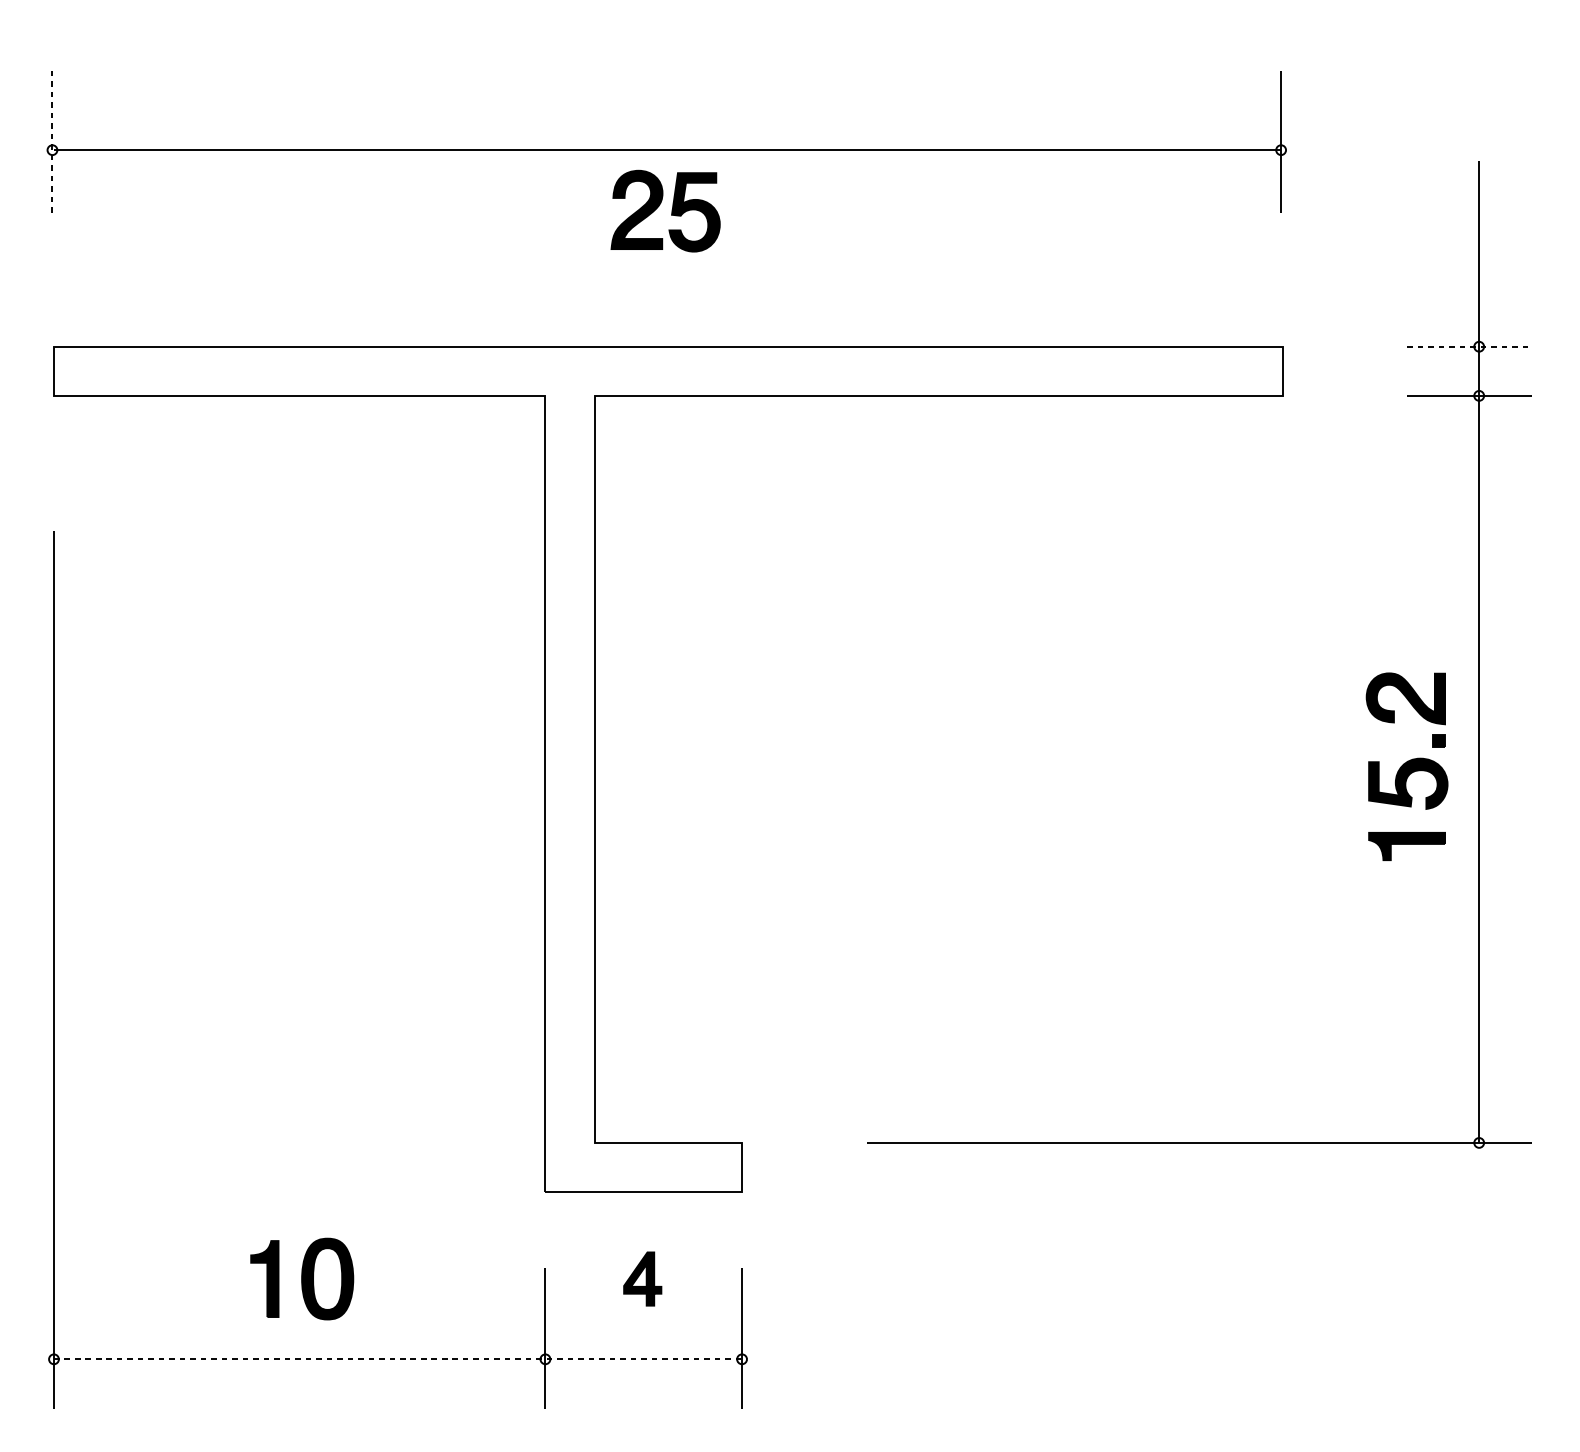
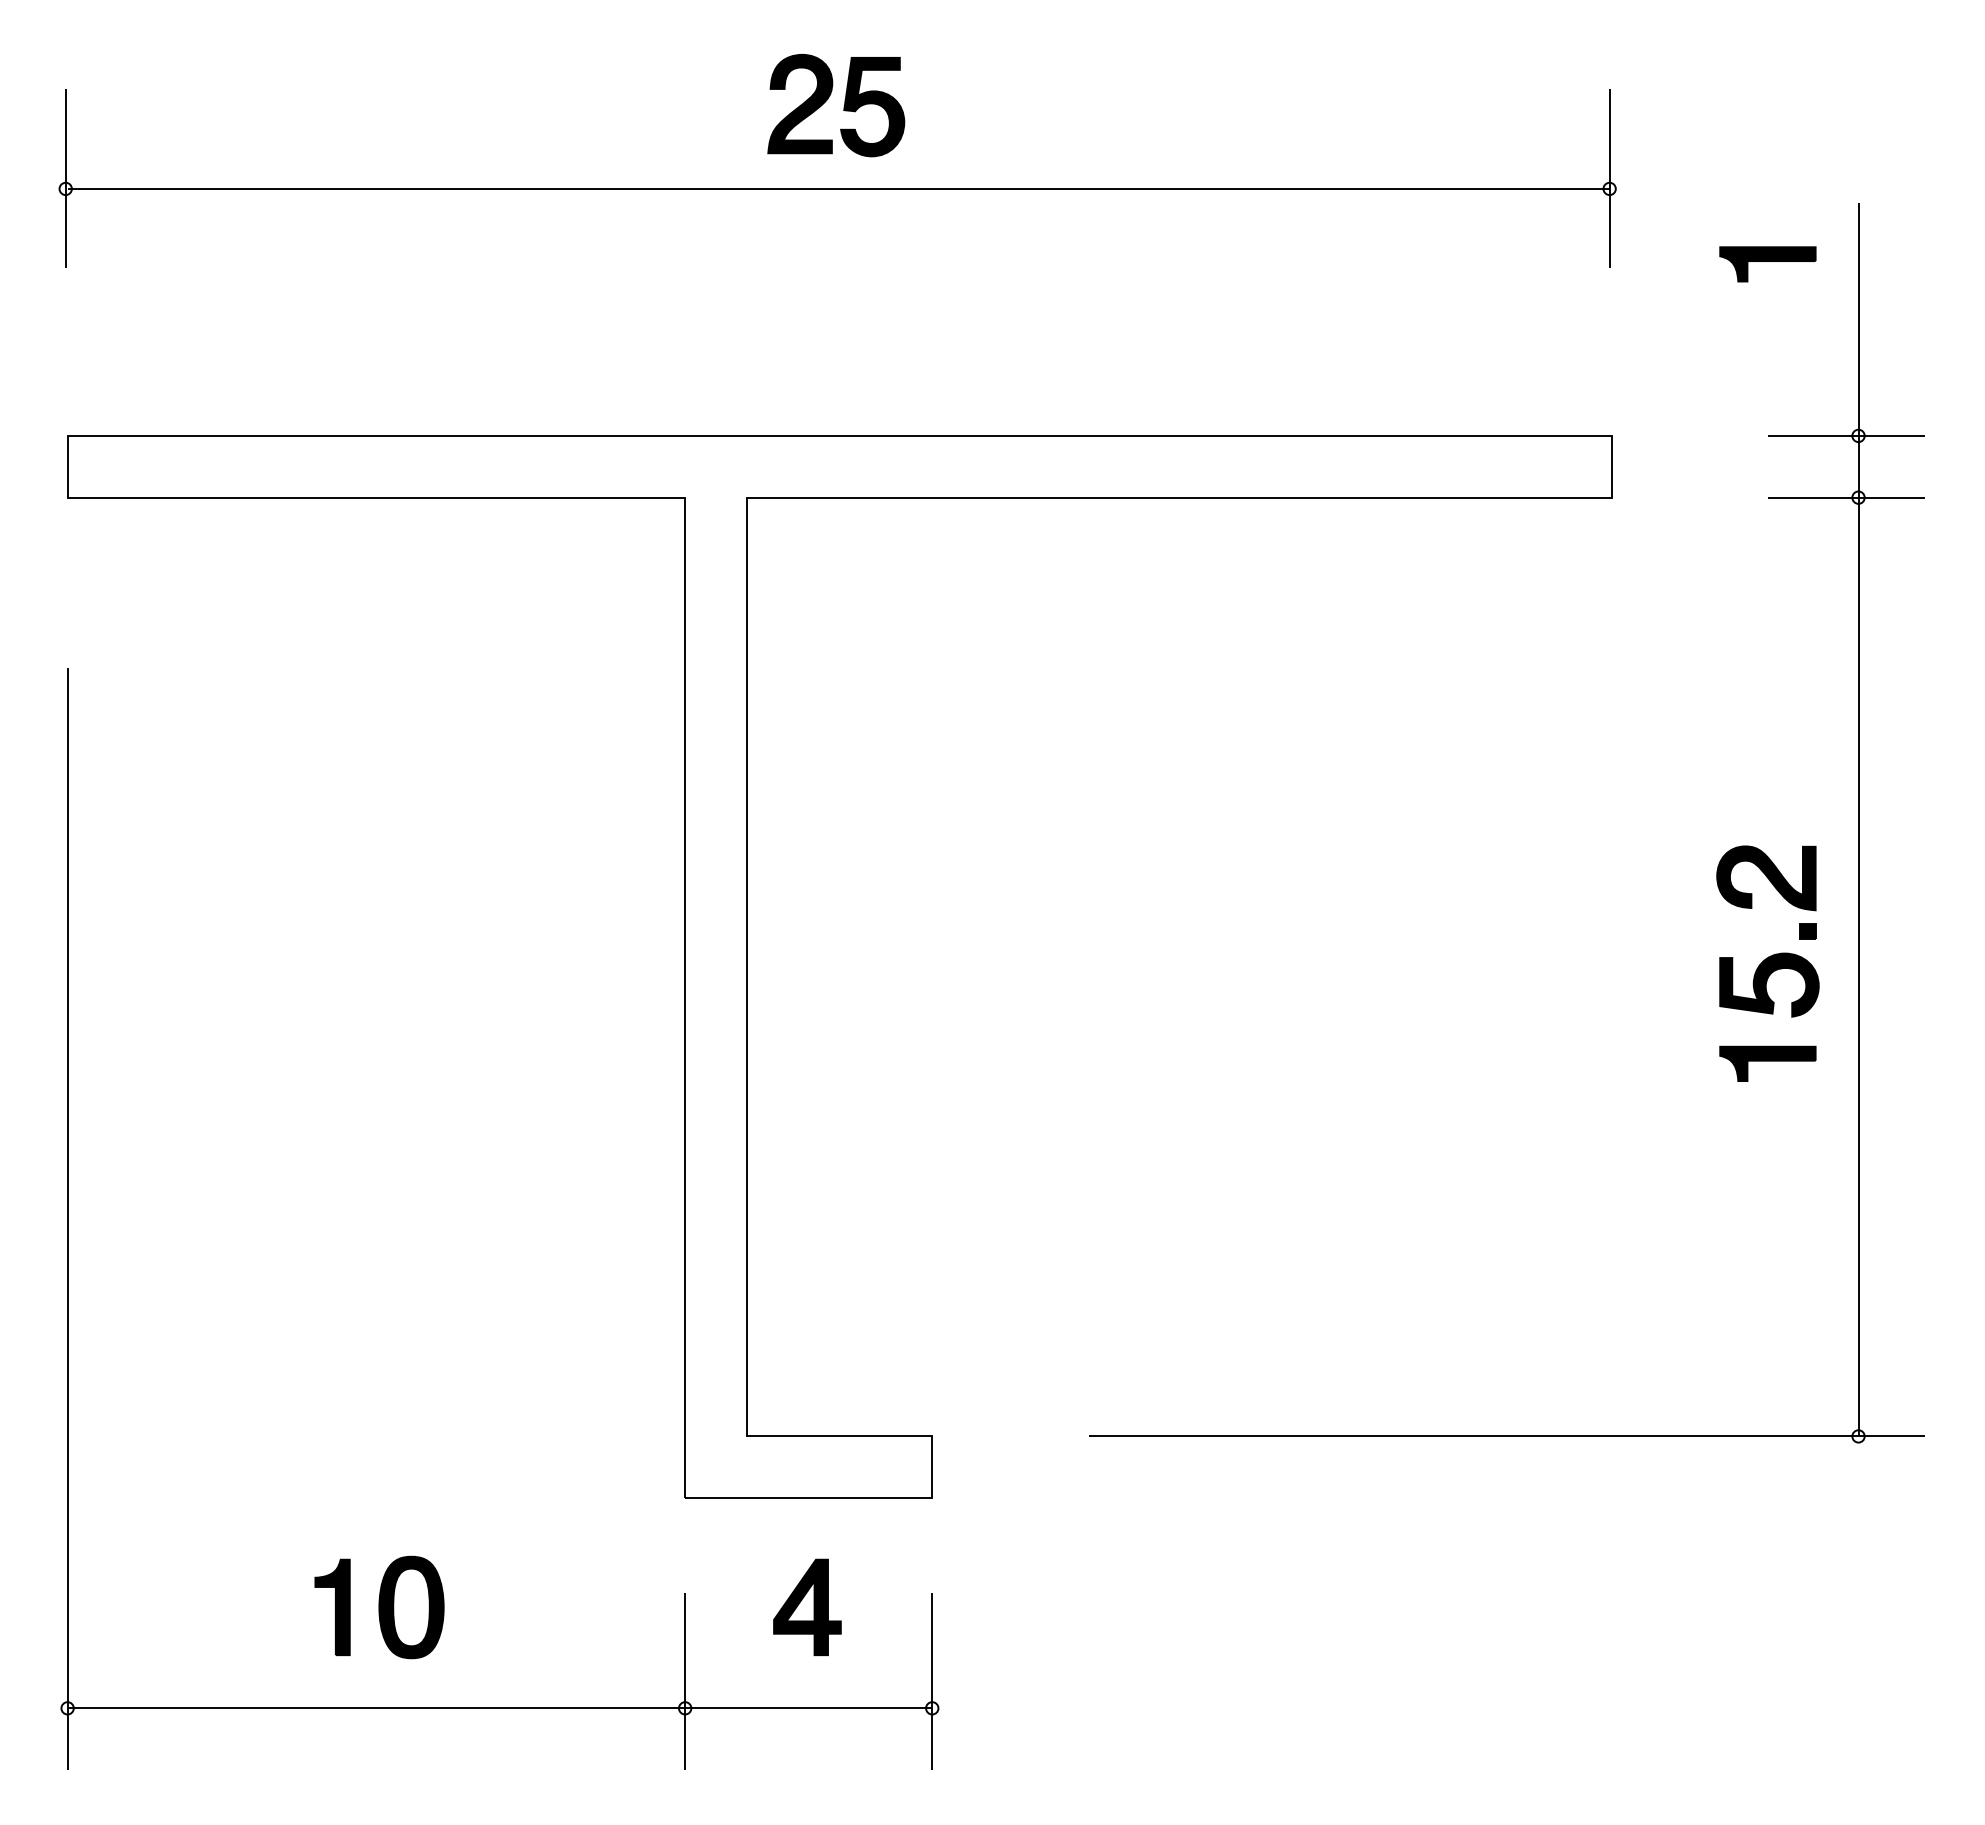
line: (52, 142) -> (65, 179), dashed -> solid
part: (1406, 210) -> (1767, 264), added
part: (671, 211) -> (843, 106), moved
line: (1469, 346) -> (1846, 435), dashed -> solid
part: (642, 1279) -> (807, 1607), size x1.43
line: (398, 1359) -> (500, 1708), dashed -> solid

